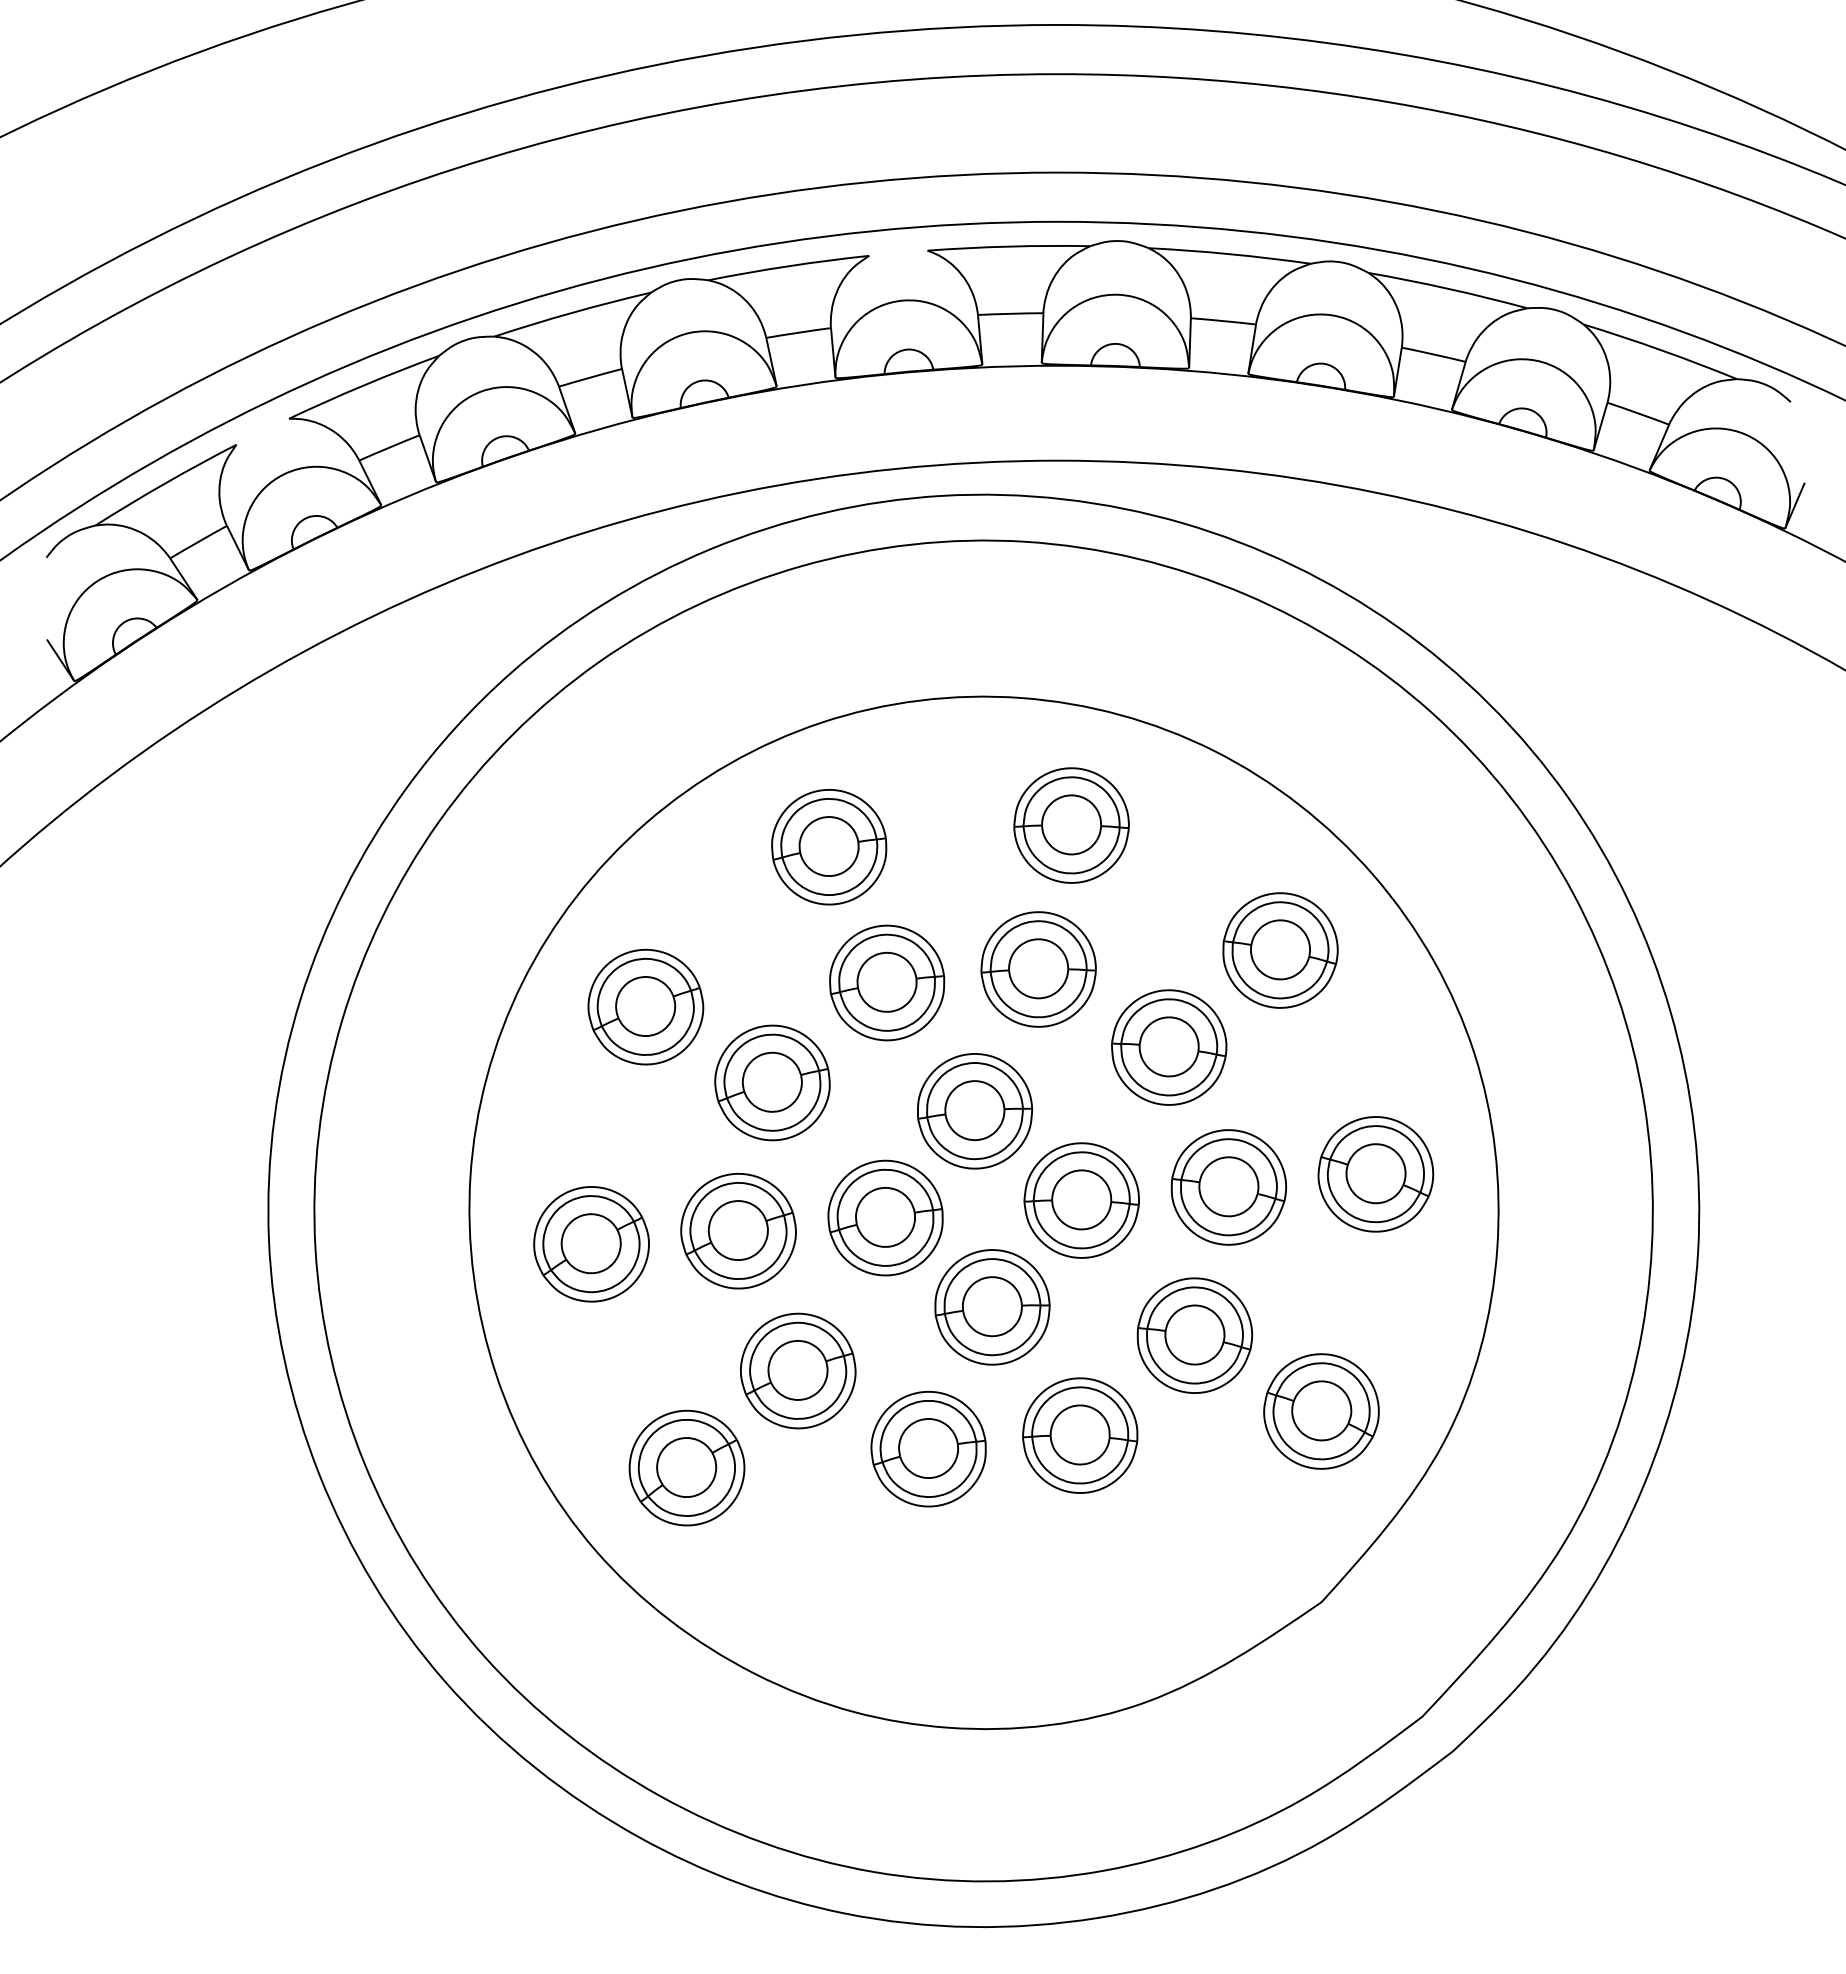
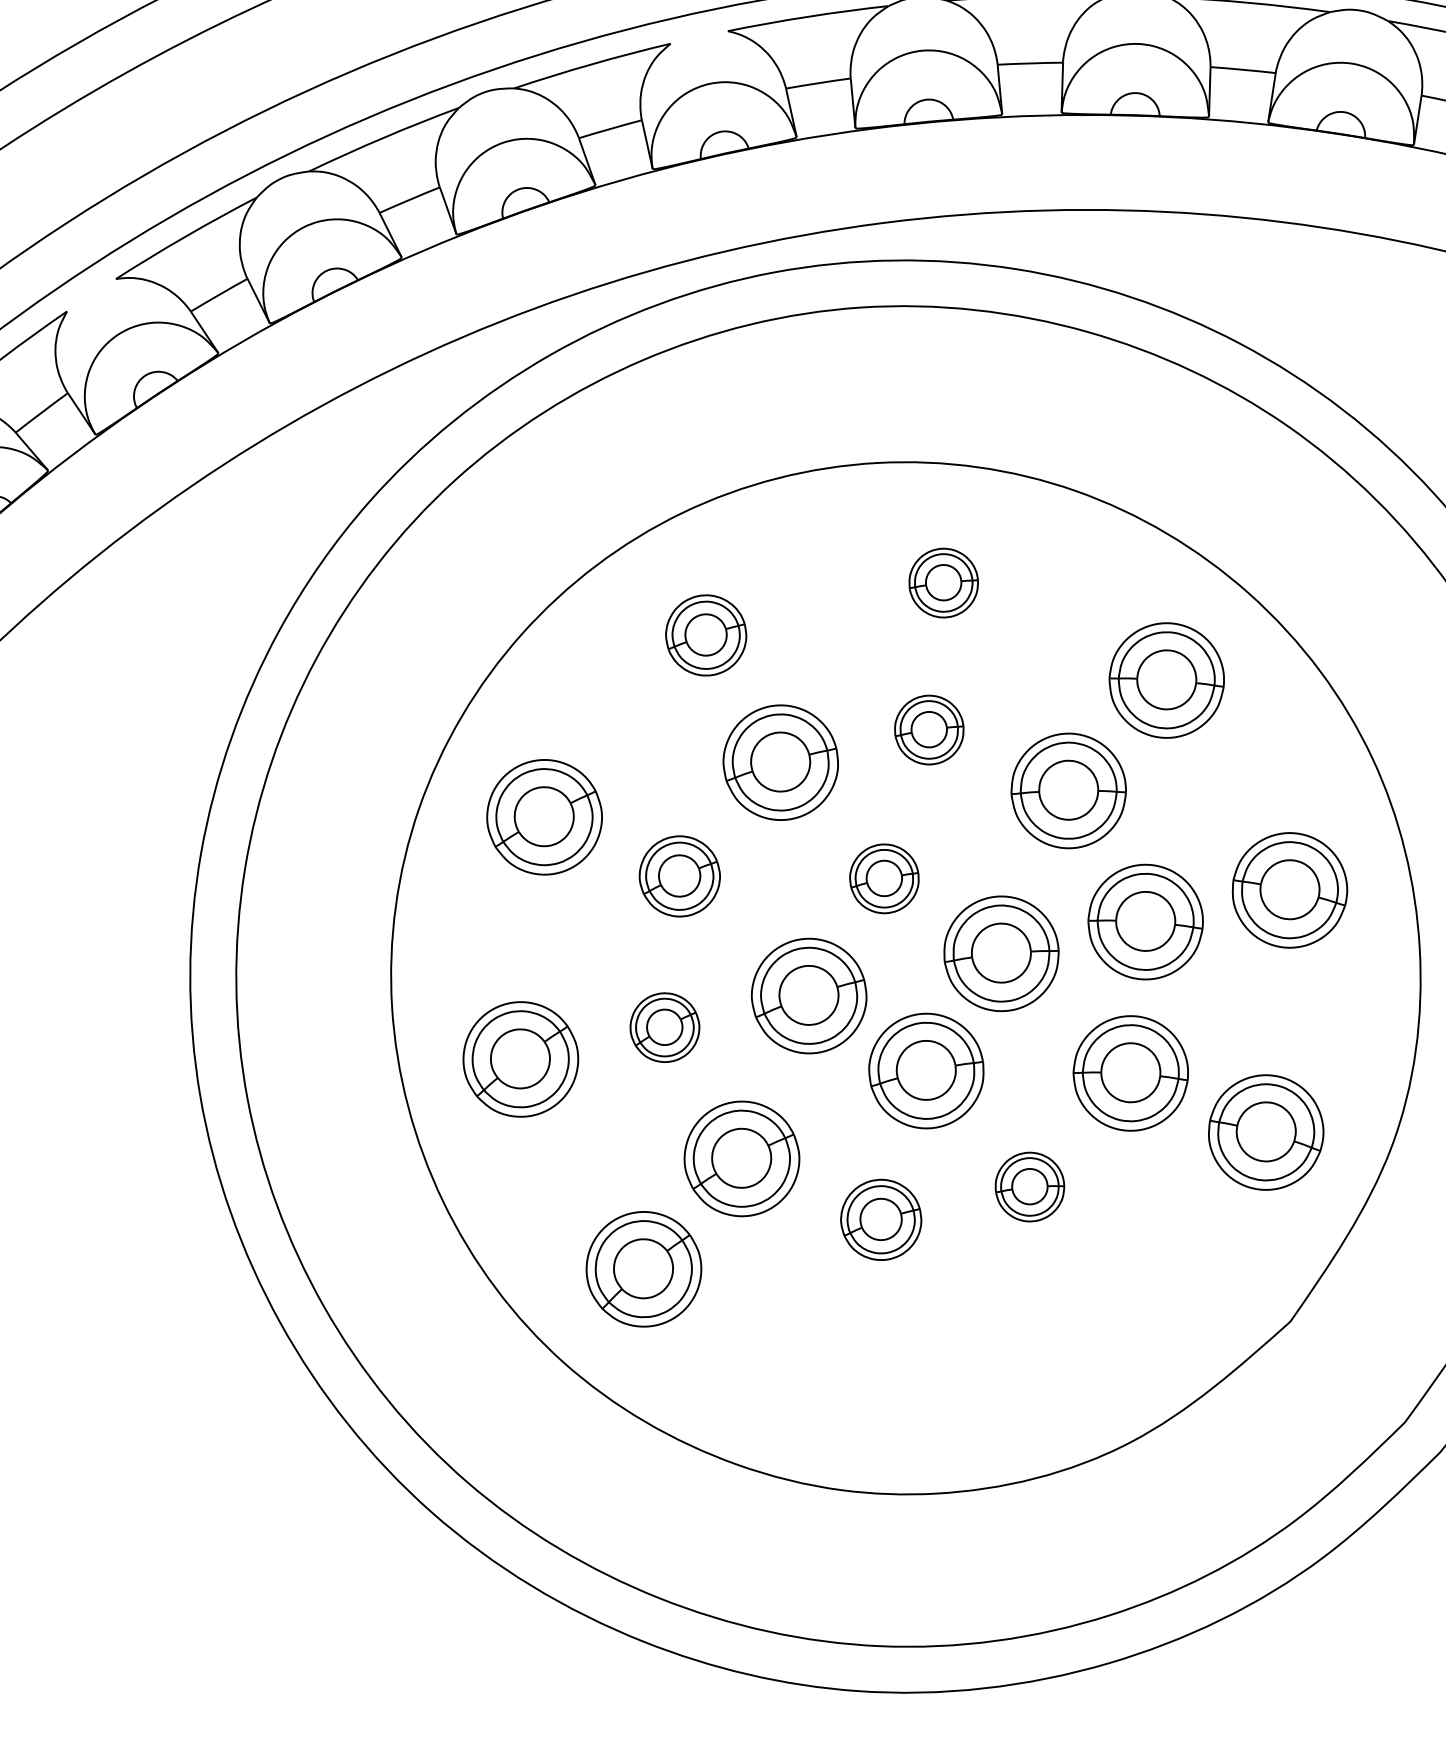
part: (1071, 825) -> (943, 583), size x0.6
part: (829, 847) -> (706, 635), size x0.7
part: (1038, 969) -> (929, 730), size x0.6
part: (772, 1082) -> (679, 875), size x0.7
part: (975, 1111) -> (884, 878), size x0.6
part: (738, 1230) -> (664, 1027), size x0.6
part: (1080, 1435) -> (1030, 1186), size x0.6
part: (928, 1449) -> (881, 1220), size x0.7

